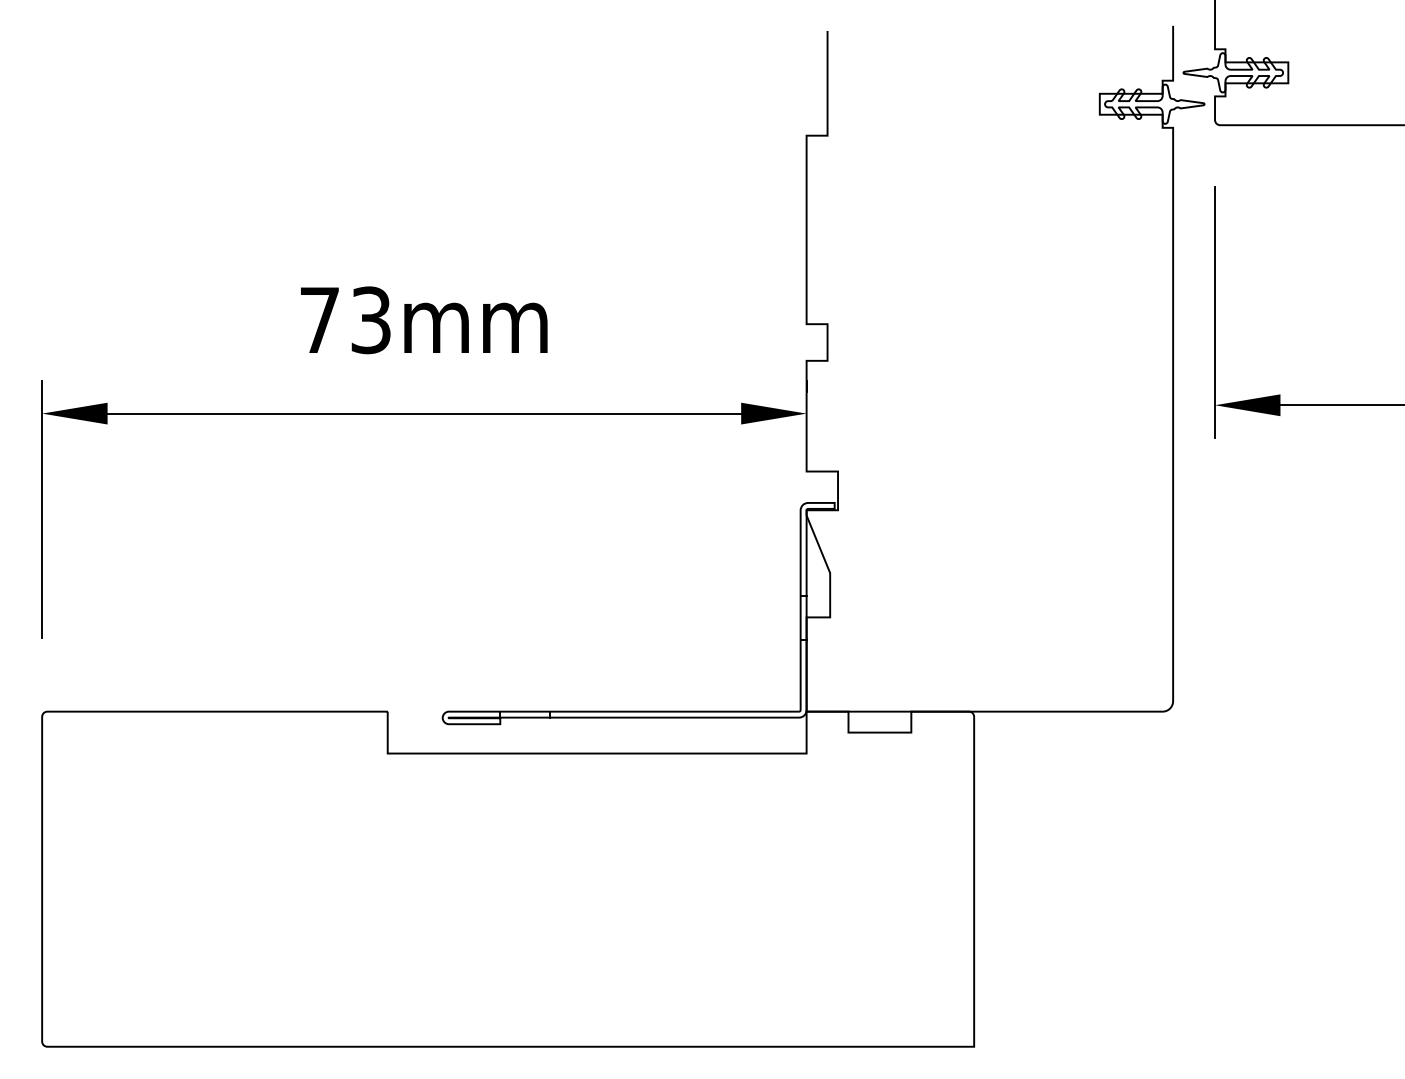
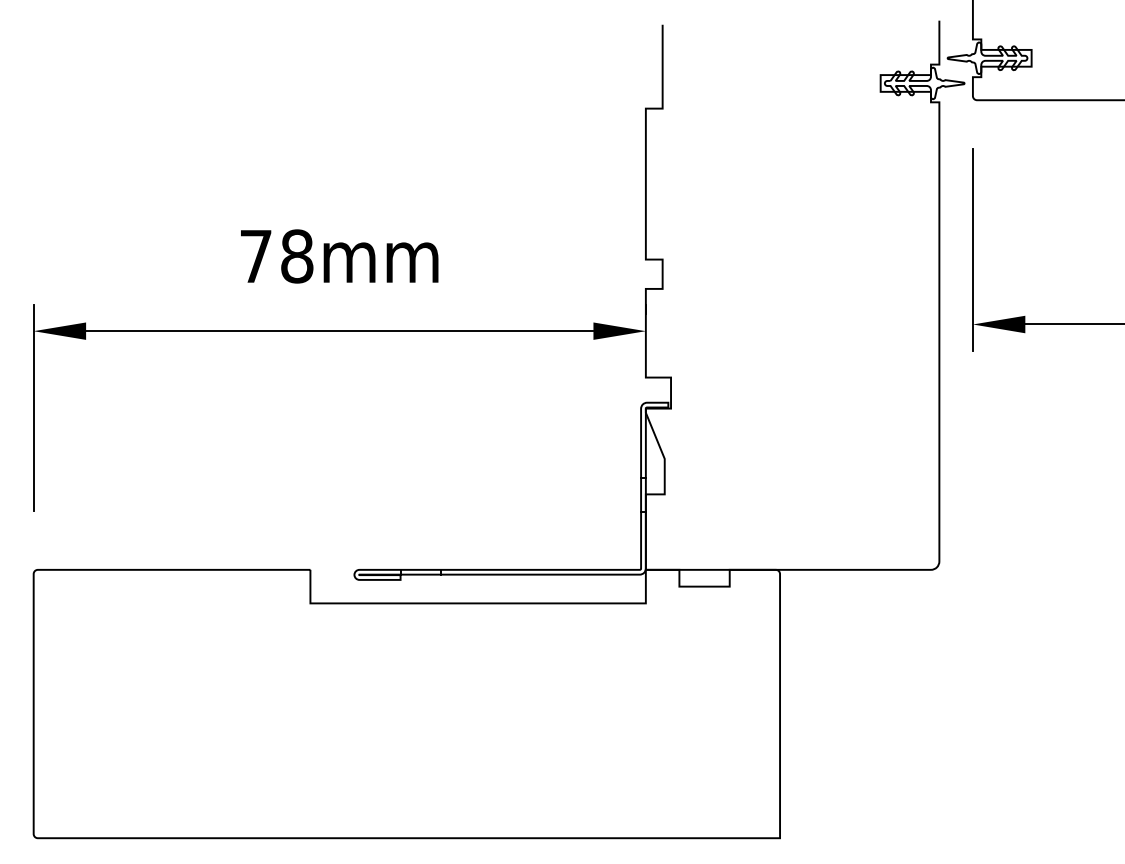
text: (371, 320) -> (297, 256), 73mm -> 78mm

